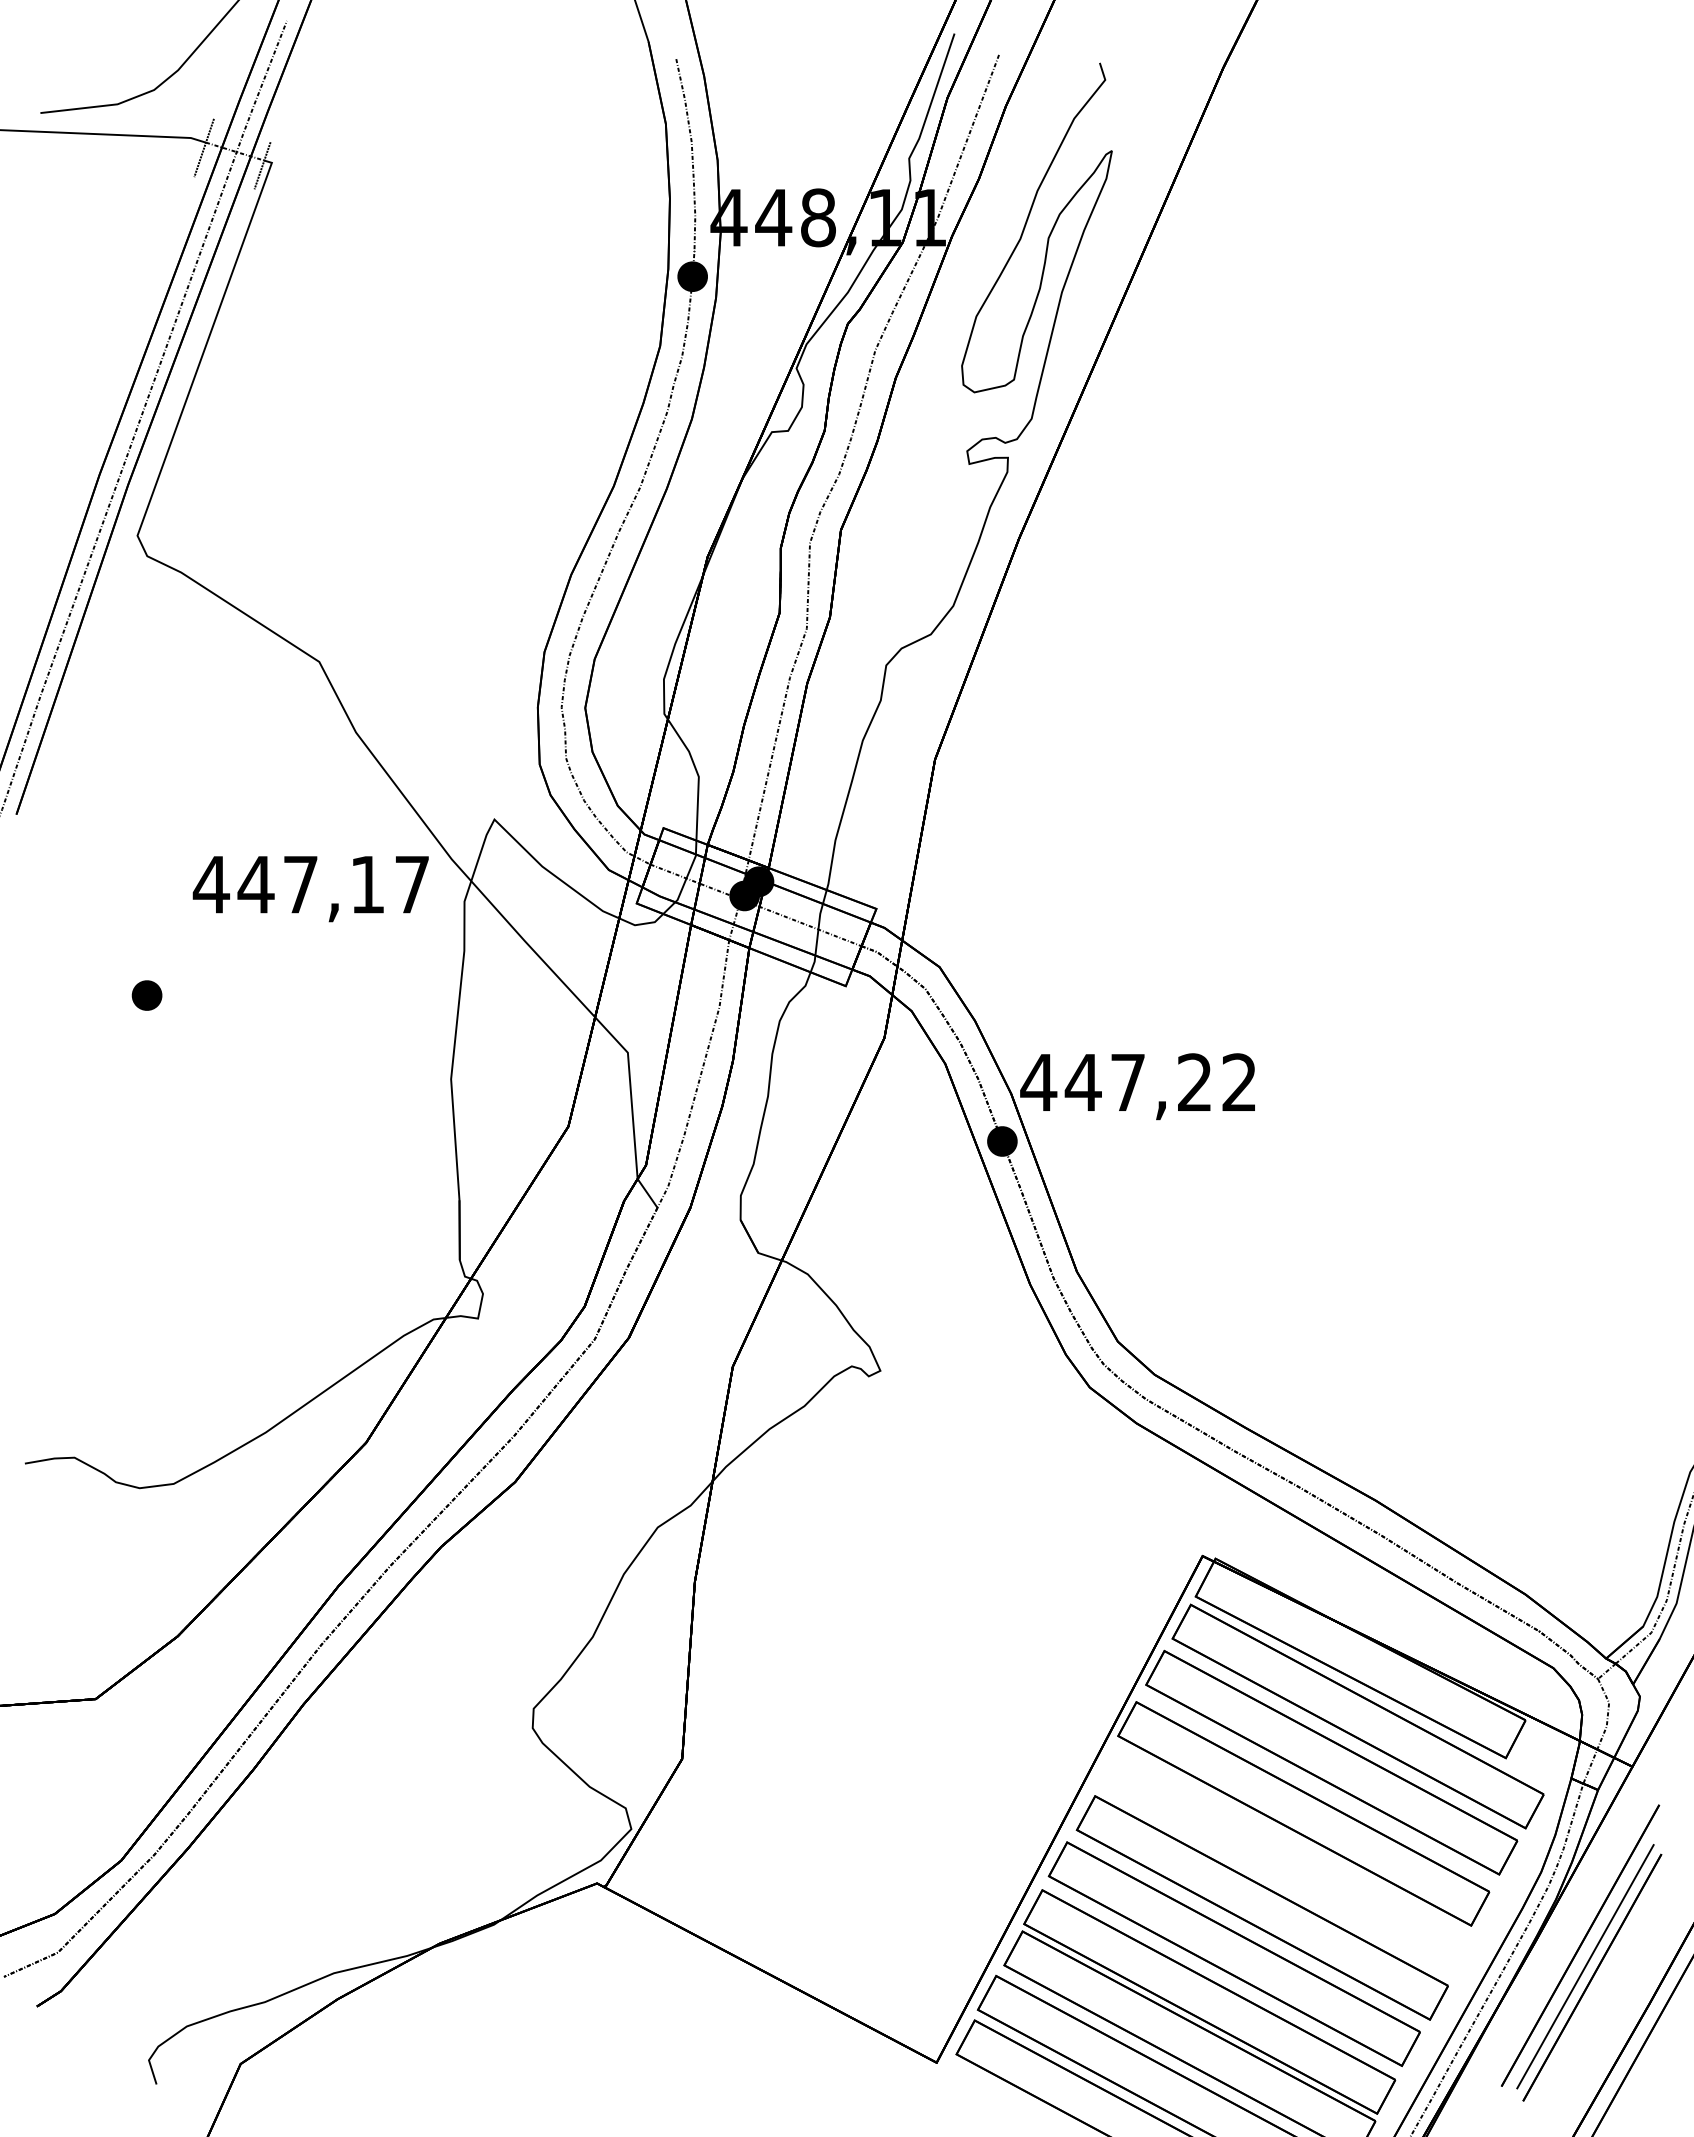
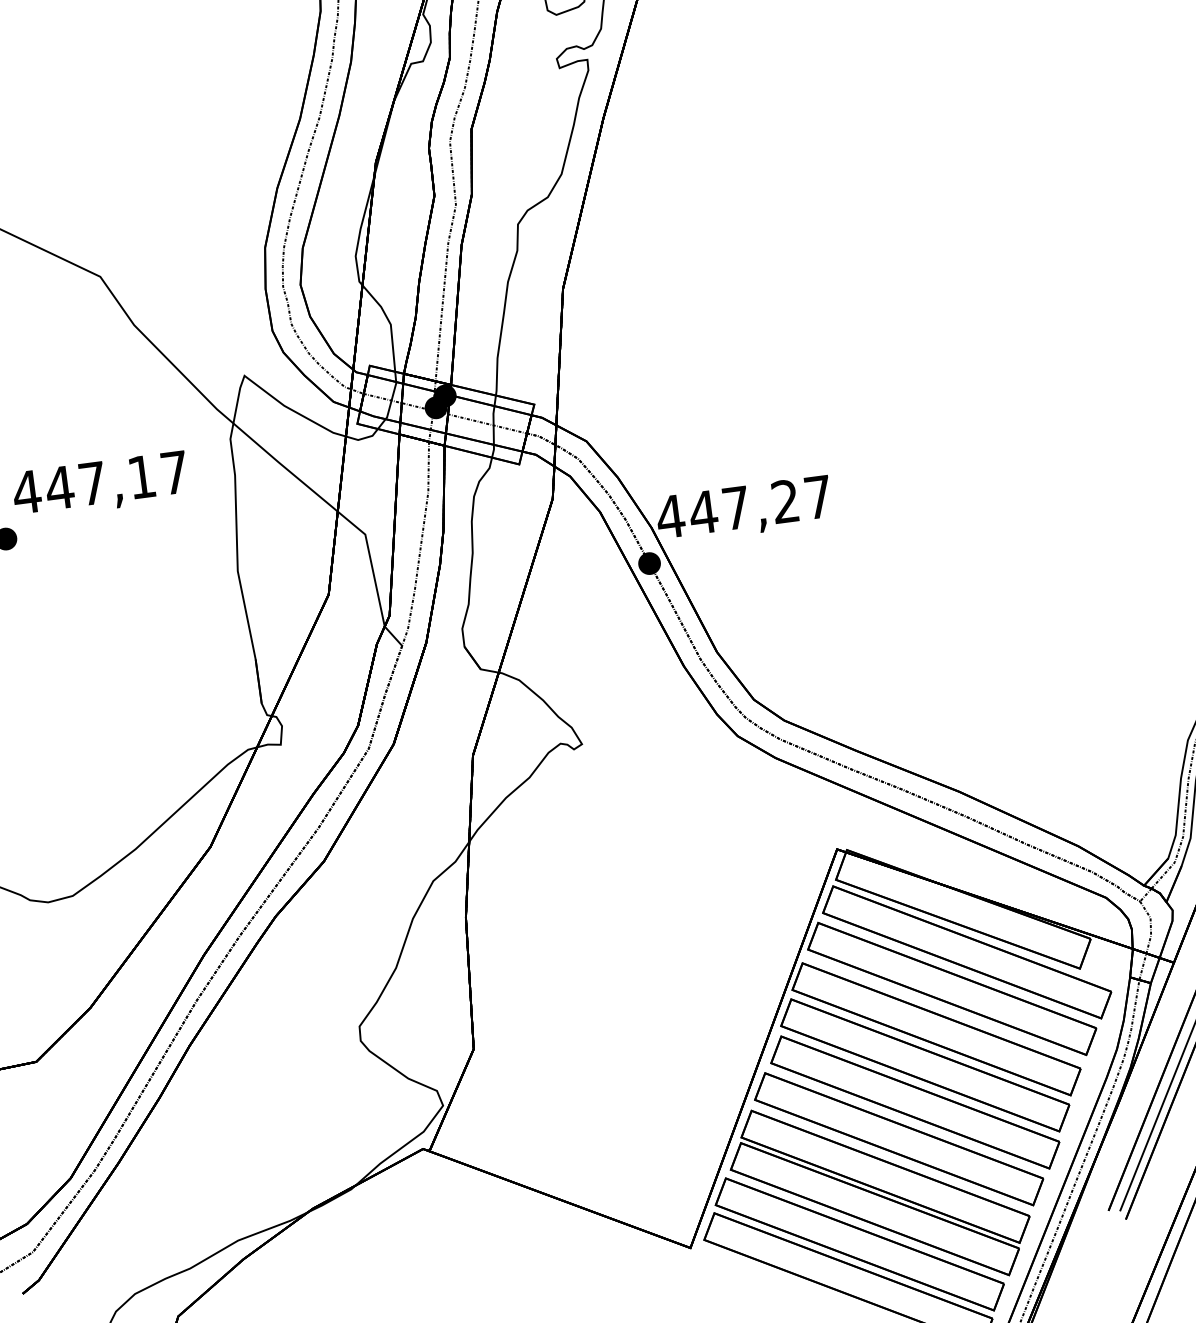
text: (310, 889) -> (100, 486), moved
text: (1239, 1081) -> (818, 496), 447,22 -> 447,27
part: (1281, 1859) -> (924, 1065), added

